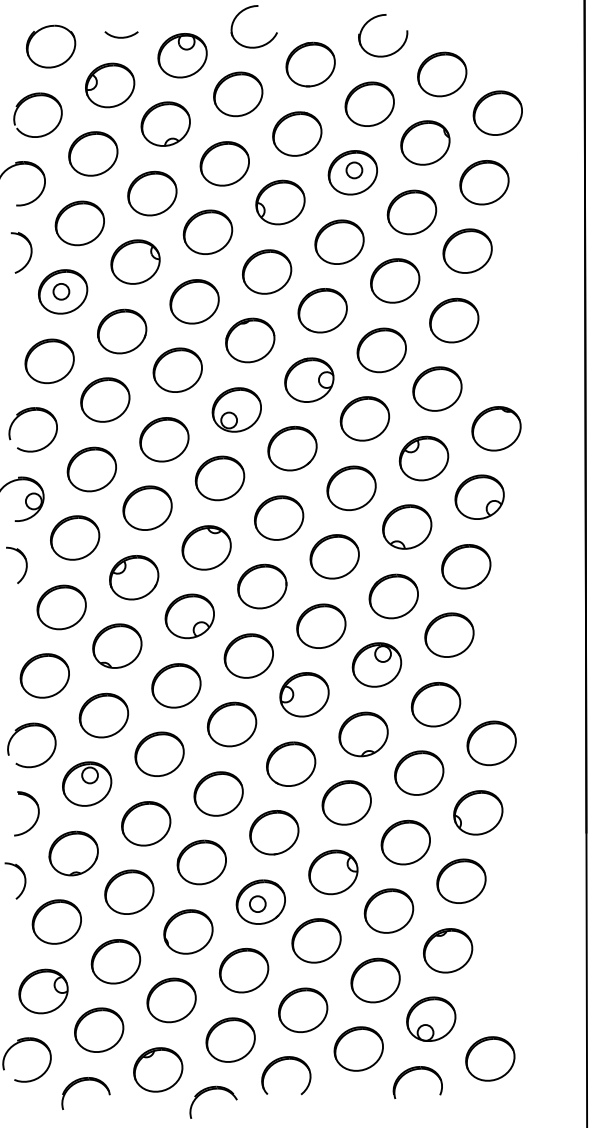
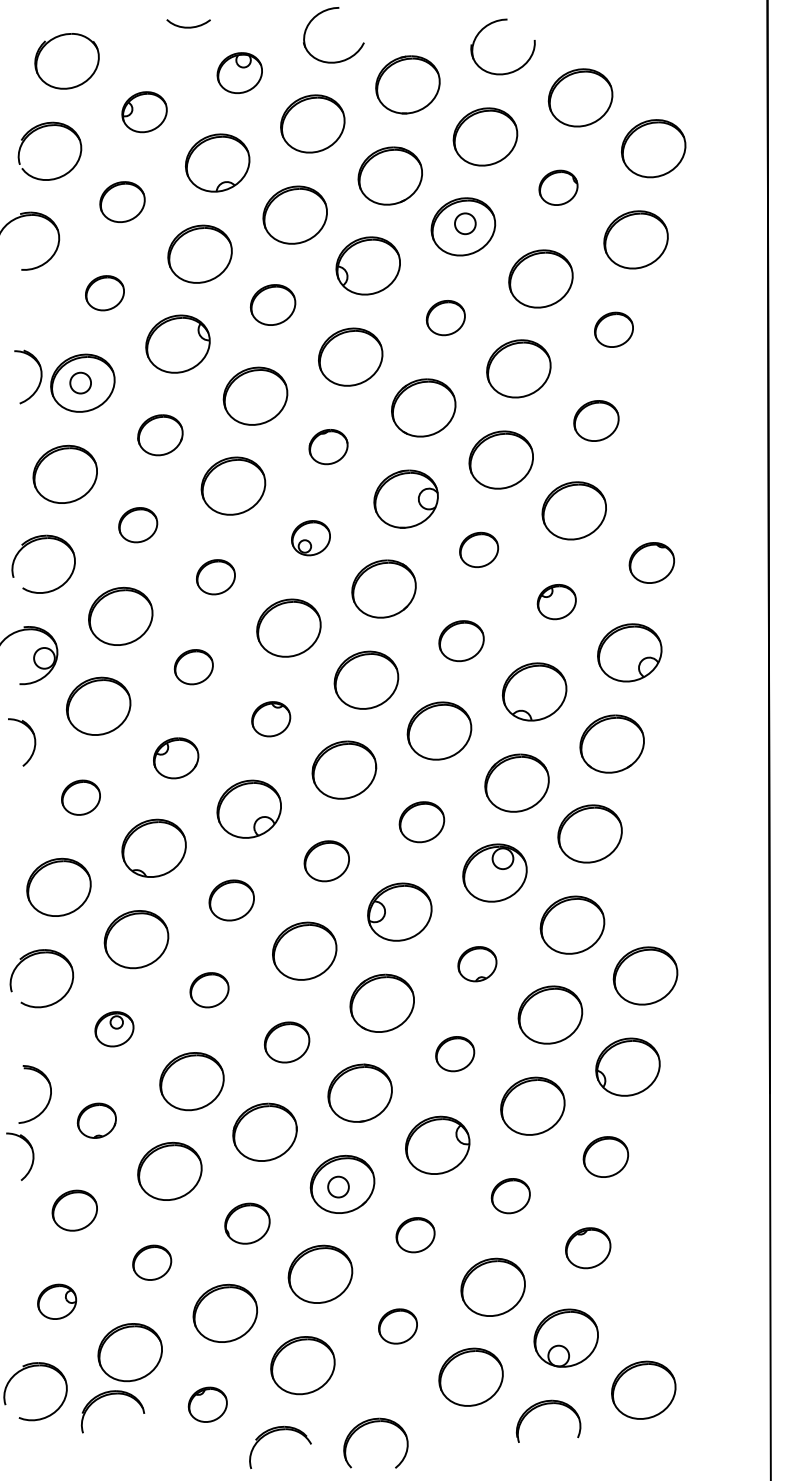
curve: (121, 36) -> (188, 26), moved
part: (182, 55) -> (239, 72), size x0.7
part: (110, 84) -> (144, 111), size x0.7
part: (425, 142) -> (558, 187), size x0.6
part: (93, 153) -> (122, 201), size x0.7
part: (79, 222) -> (104, 292), size x0.6
part: (207, 231) -> (272, 304), size x0.7
part: (339, 241) -> (445, 317), size x0.6
part: (467, 250) -> (613, 329), size x0.6
part: (30, 252) -> (40, 376), moved
part: (454, 320) -> (596, 420), size x0.7
part: (122, 330) -> (160, 434), size x0.7
part: (250, 340) -> (328, 446), size x0.6
part: (104, 399) -> (137, 524), size x0.6
part: (236, 409) -> (310, 537), size x0.6
part: (364, 418) -> (478, 549), size x0.6
part: (496, 428) -> (651, 562), size x0.7
part: (164, 439) -> (215, 576), size x0.6
part: (423, 458) -> (556, 601), size x0.6
part: (351, 487) -> (461, 640), size x0.7
part: (147, 507) -> (193, 666), size x0.6
part: (206, 547) -> (270, 718), size x0.6
part: (133, 576) -> (175, 757), size x0.7
part: (61, 607) -> (80, 797), size x0.6
part: (321, 625) -> (421, 821), size x0.7
part: (248, 655) -> (326, 860), size x0.7
part: (176, 685) -> (231, 900), size x0.7
part: (363, 733) -> (477, 963), size x0.6
part: (159, 753) -> (209, 989), size x0.6
part: (87, 783) -> (114, 1028), size x0.6
part: (218, 794) -> (286, 1042), size x0.7
part: (346, 802) -> (454, 1053), size x0.6
part: (36, 817) -> (48, 1099), moved
part: (73, 853) -> (96, 1120), size x0.6
part: (461, 880) -> (605, 1156), size x0.7
part: (388, 910) -> (510, 1195), size x0.6
part: (56, 921) -> (74, 1210), size x0.7
part: (188, 931) -> (247, 1223), size x0.7
part: (316, 940) -> (415, 1234), size x0.6
part: (447, 950) -> (587, 1247), size x0.7
part: (115, 961) -> (151, 1262), size x0.6
part: (42, 991) -> (56, 1301), size x0.6
part: (302, 1010) -> (397, 1326), size x0.6
part: (280, 1061) -> (368, 1424), moved
part: (158, 1069) -> (207, 1404), size x0.6
part: (84, 1081) -> (110, 1395), moved

